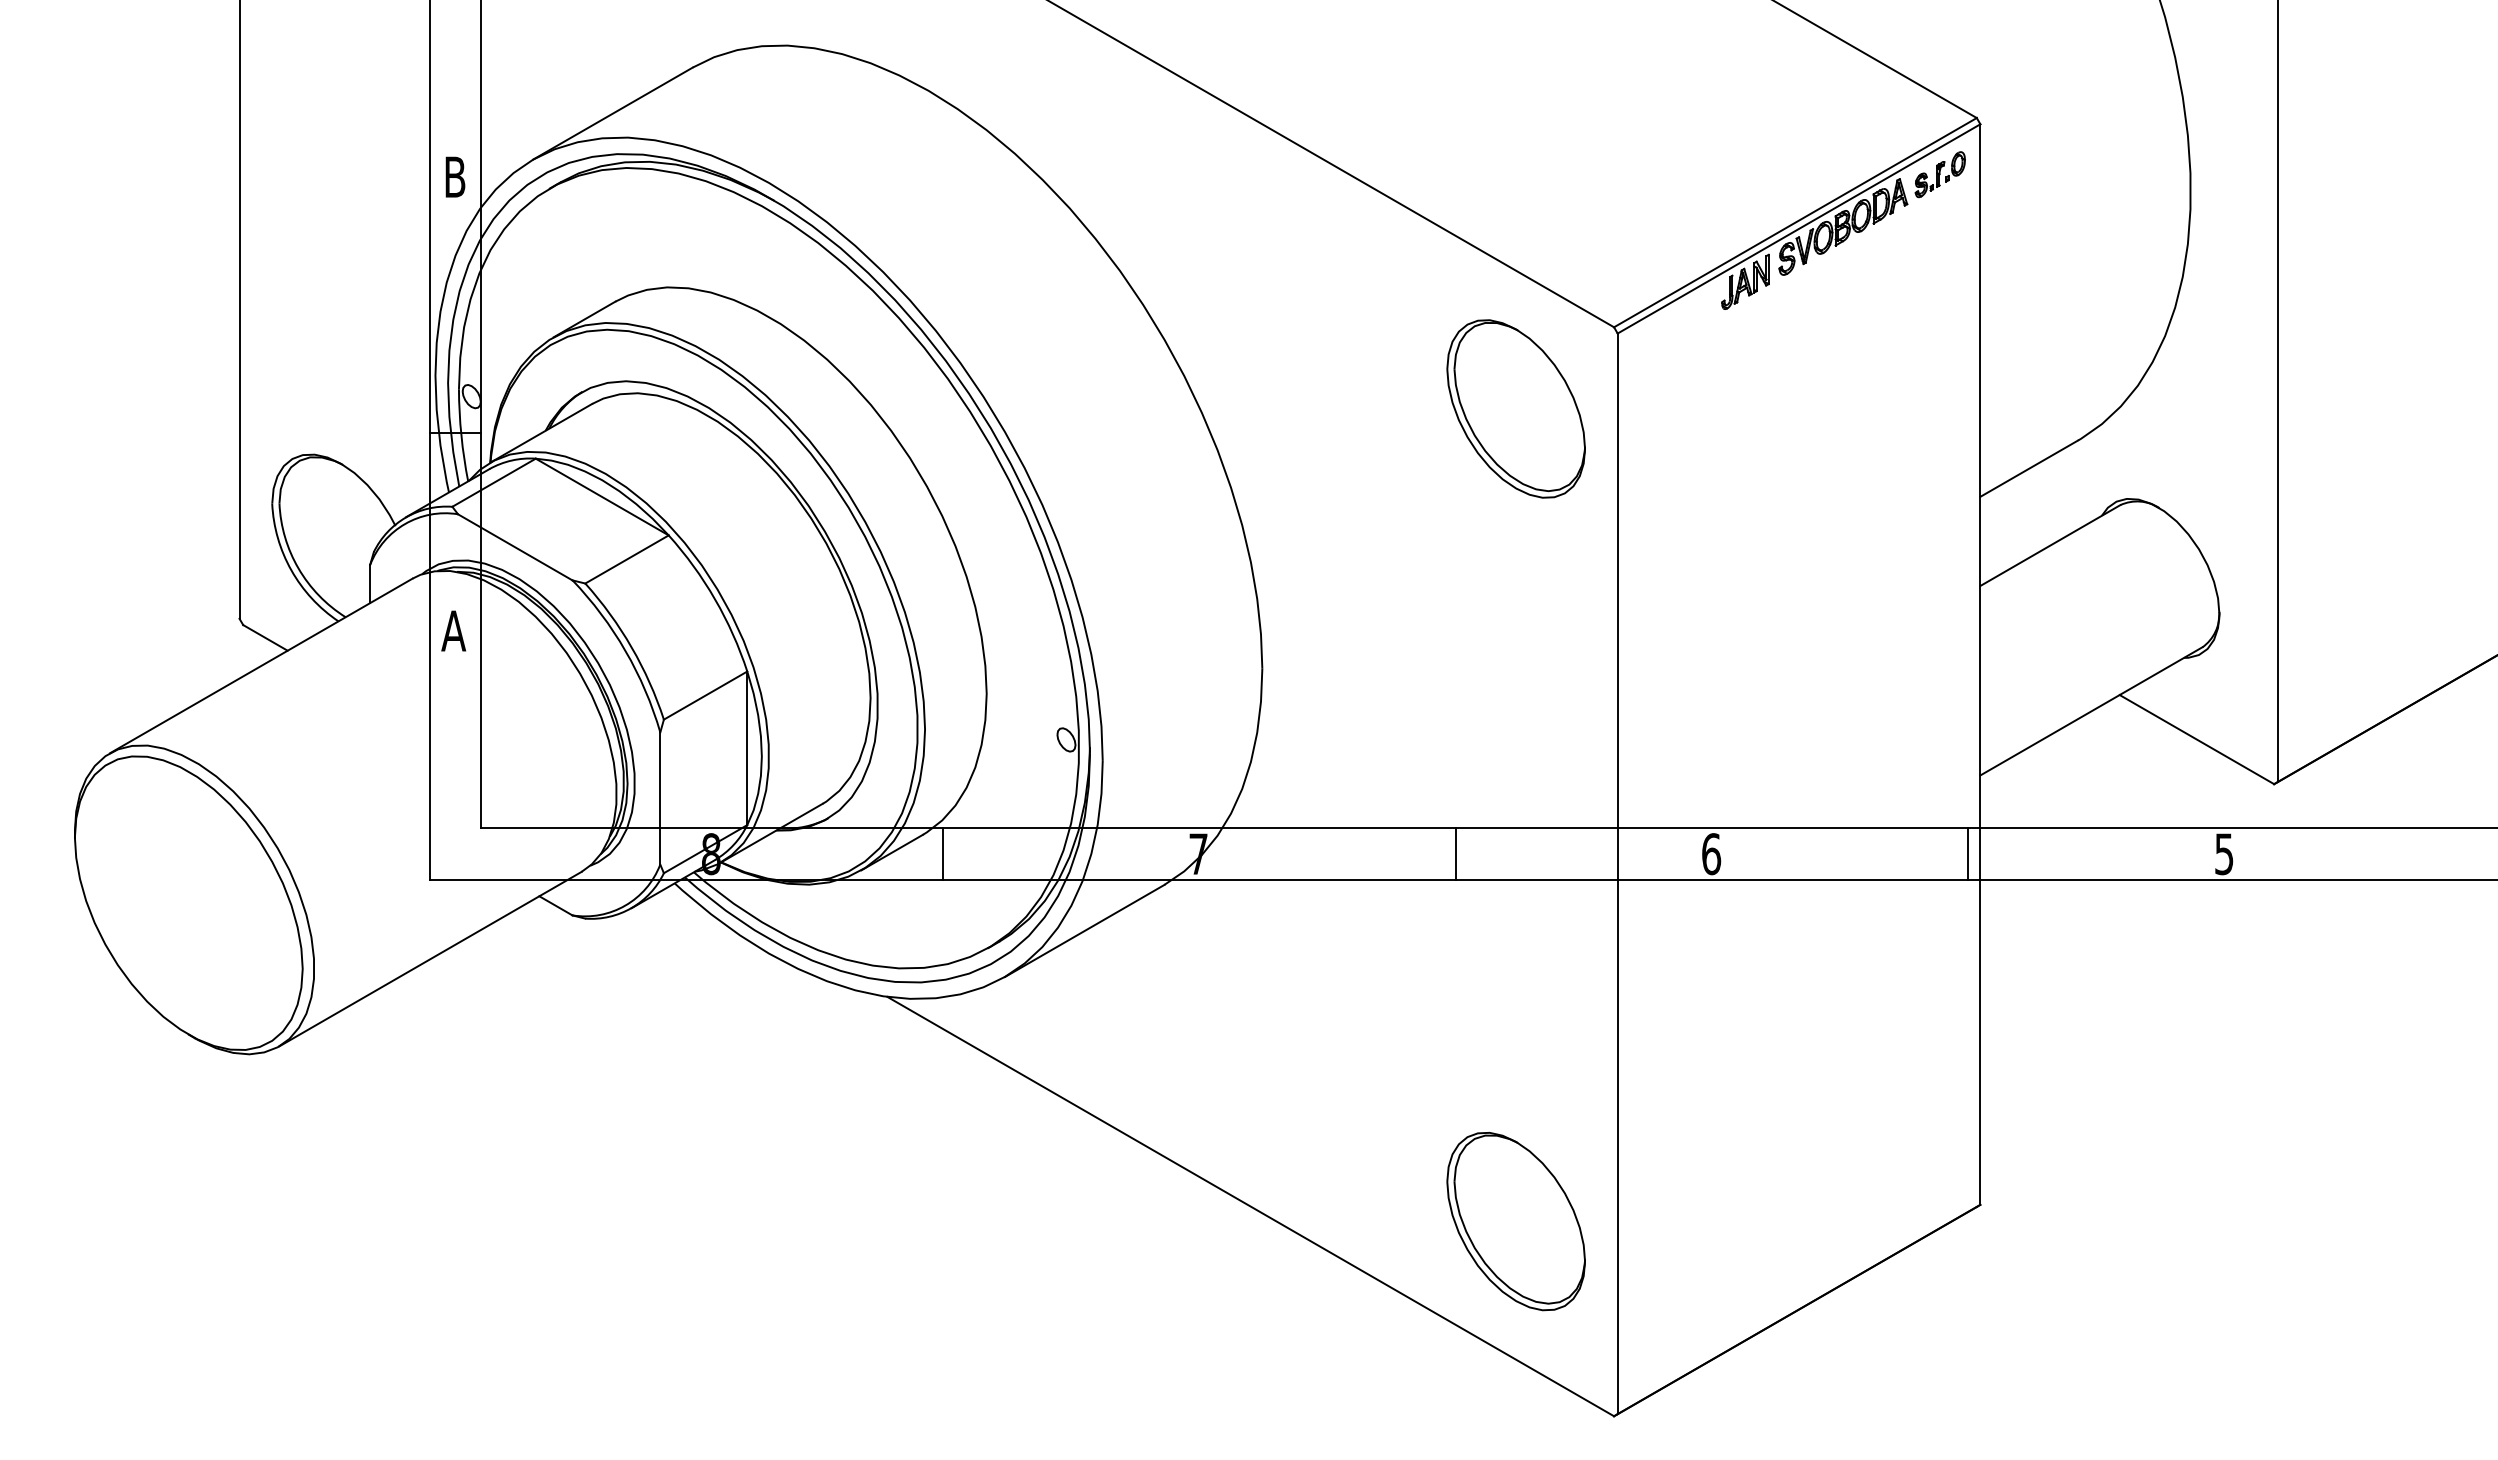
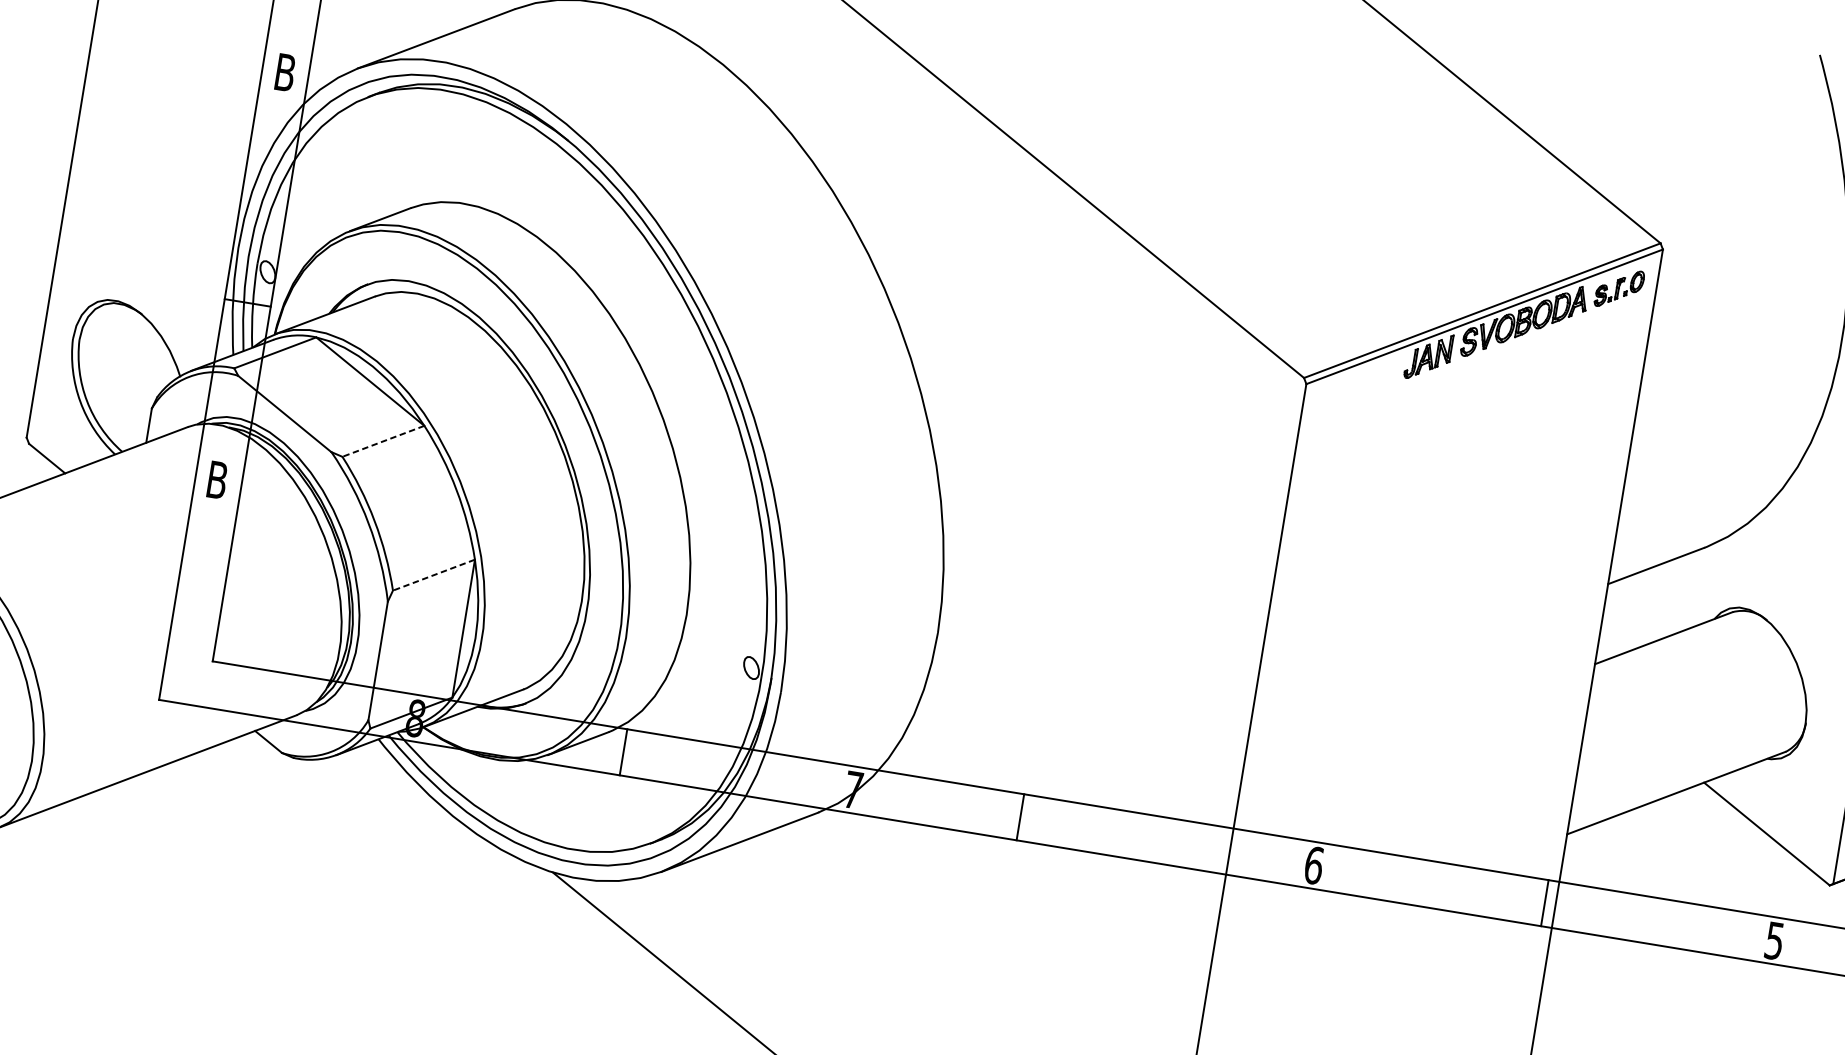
part: (1515, 408) -> (1203, 436), removed
line: (626, 559) -> (382, 441), solid -> dashed
text: (453, 630) -> (217, 479), A -> B
line: (705, 695) -> (433, 575), solid -> dashed
line: (1455, 853) -> (1020, 816), moved

